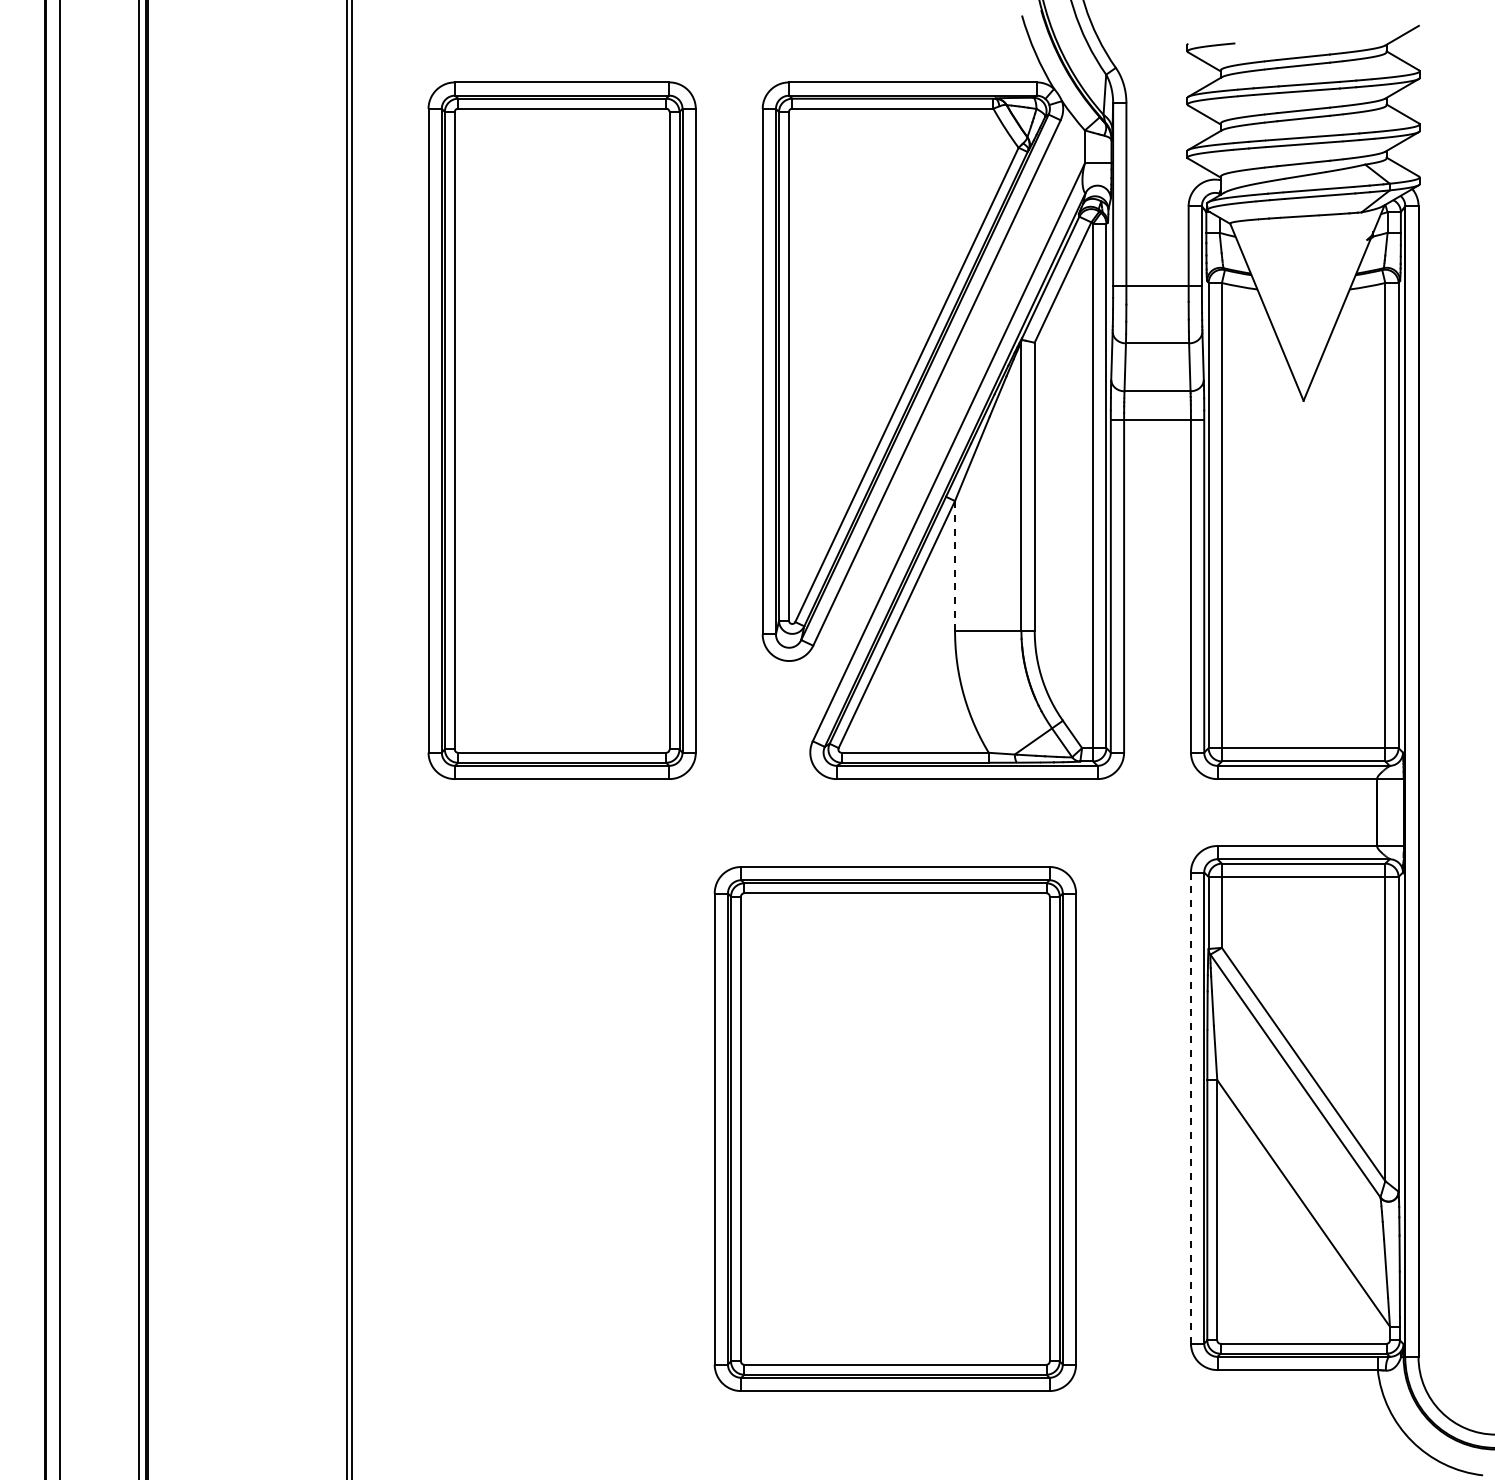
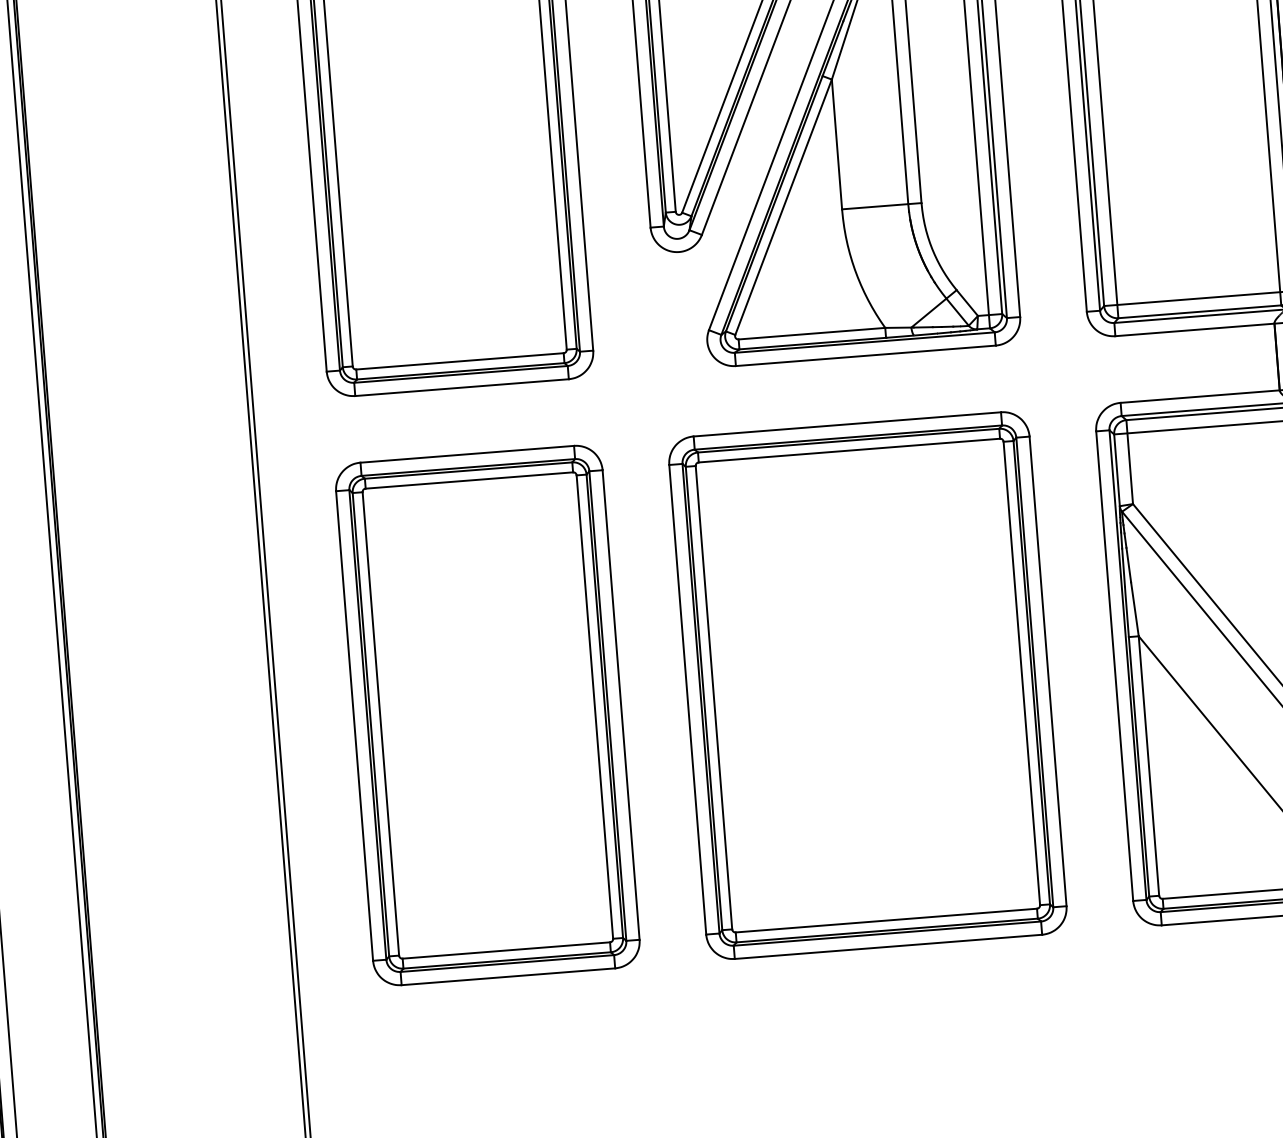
line: (955, 565) -> (837, 143), dashed -> solid
part: (561, 1107) -> (487, 715), added
line: (1190, 1108) -> (1114, 666), dashed -> solid
part: (894, 1128) -> (866, 685), moved

